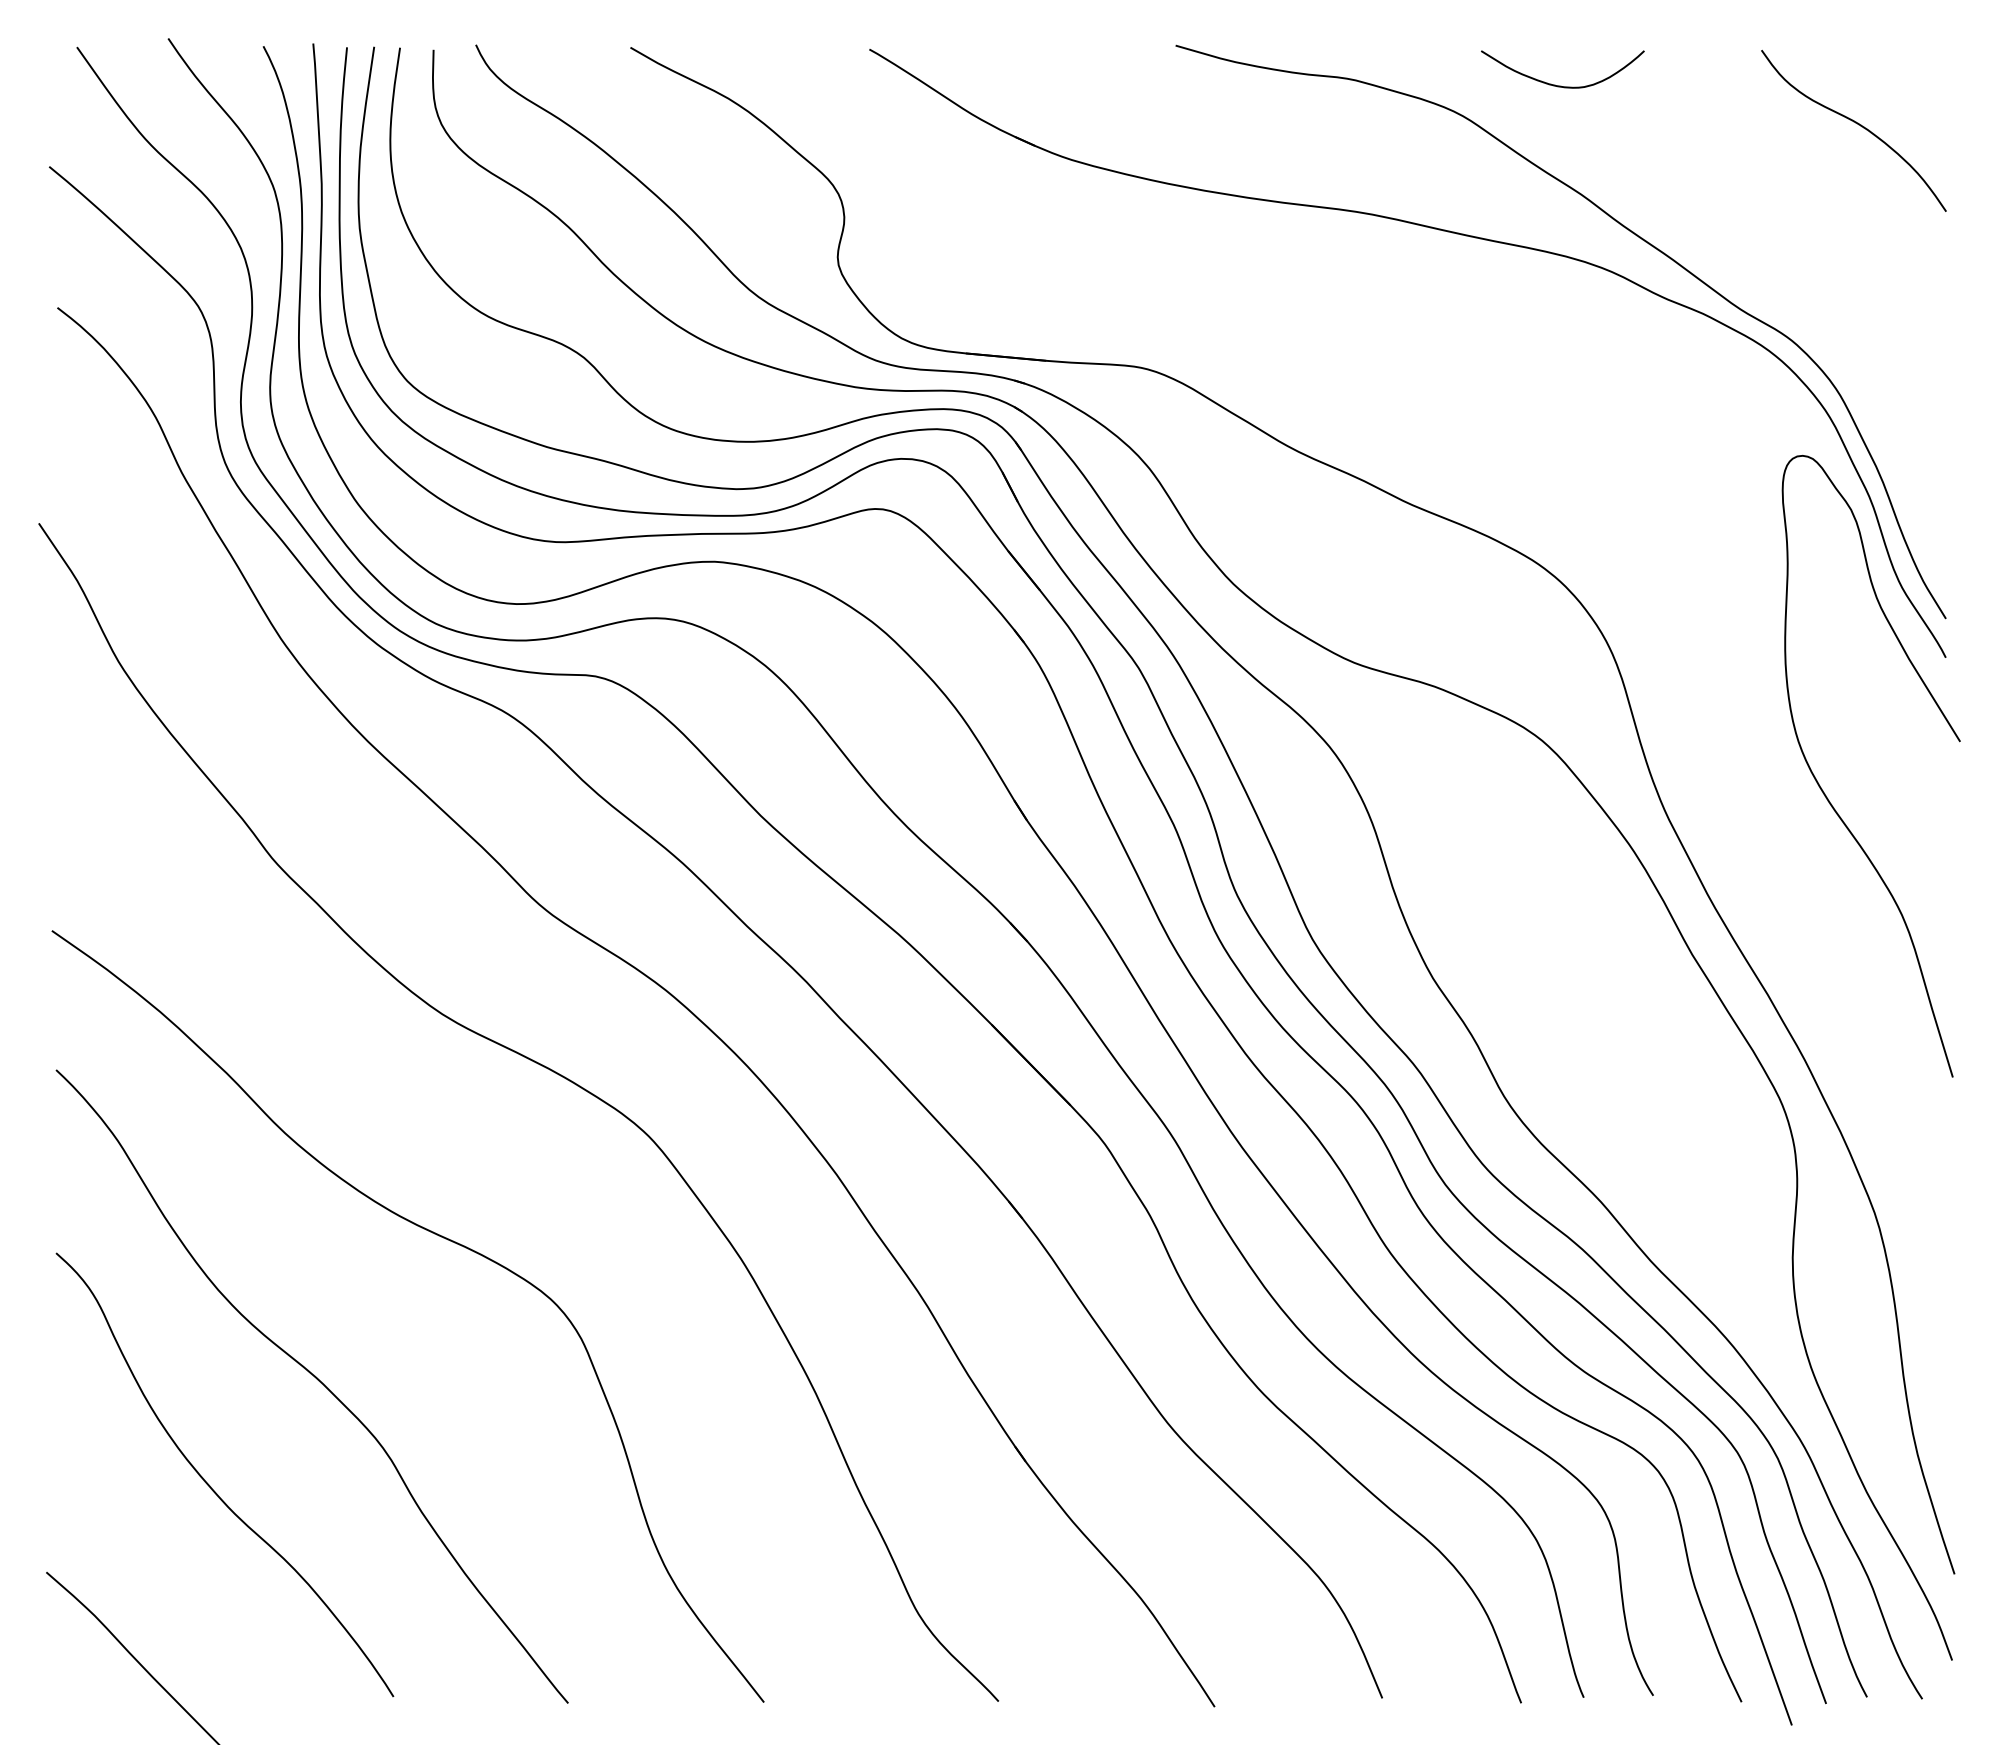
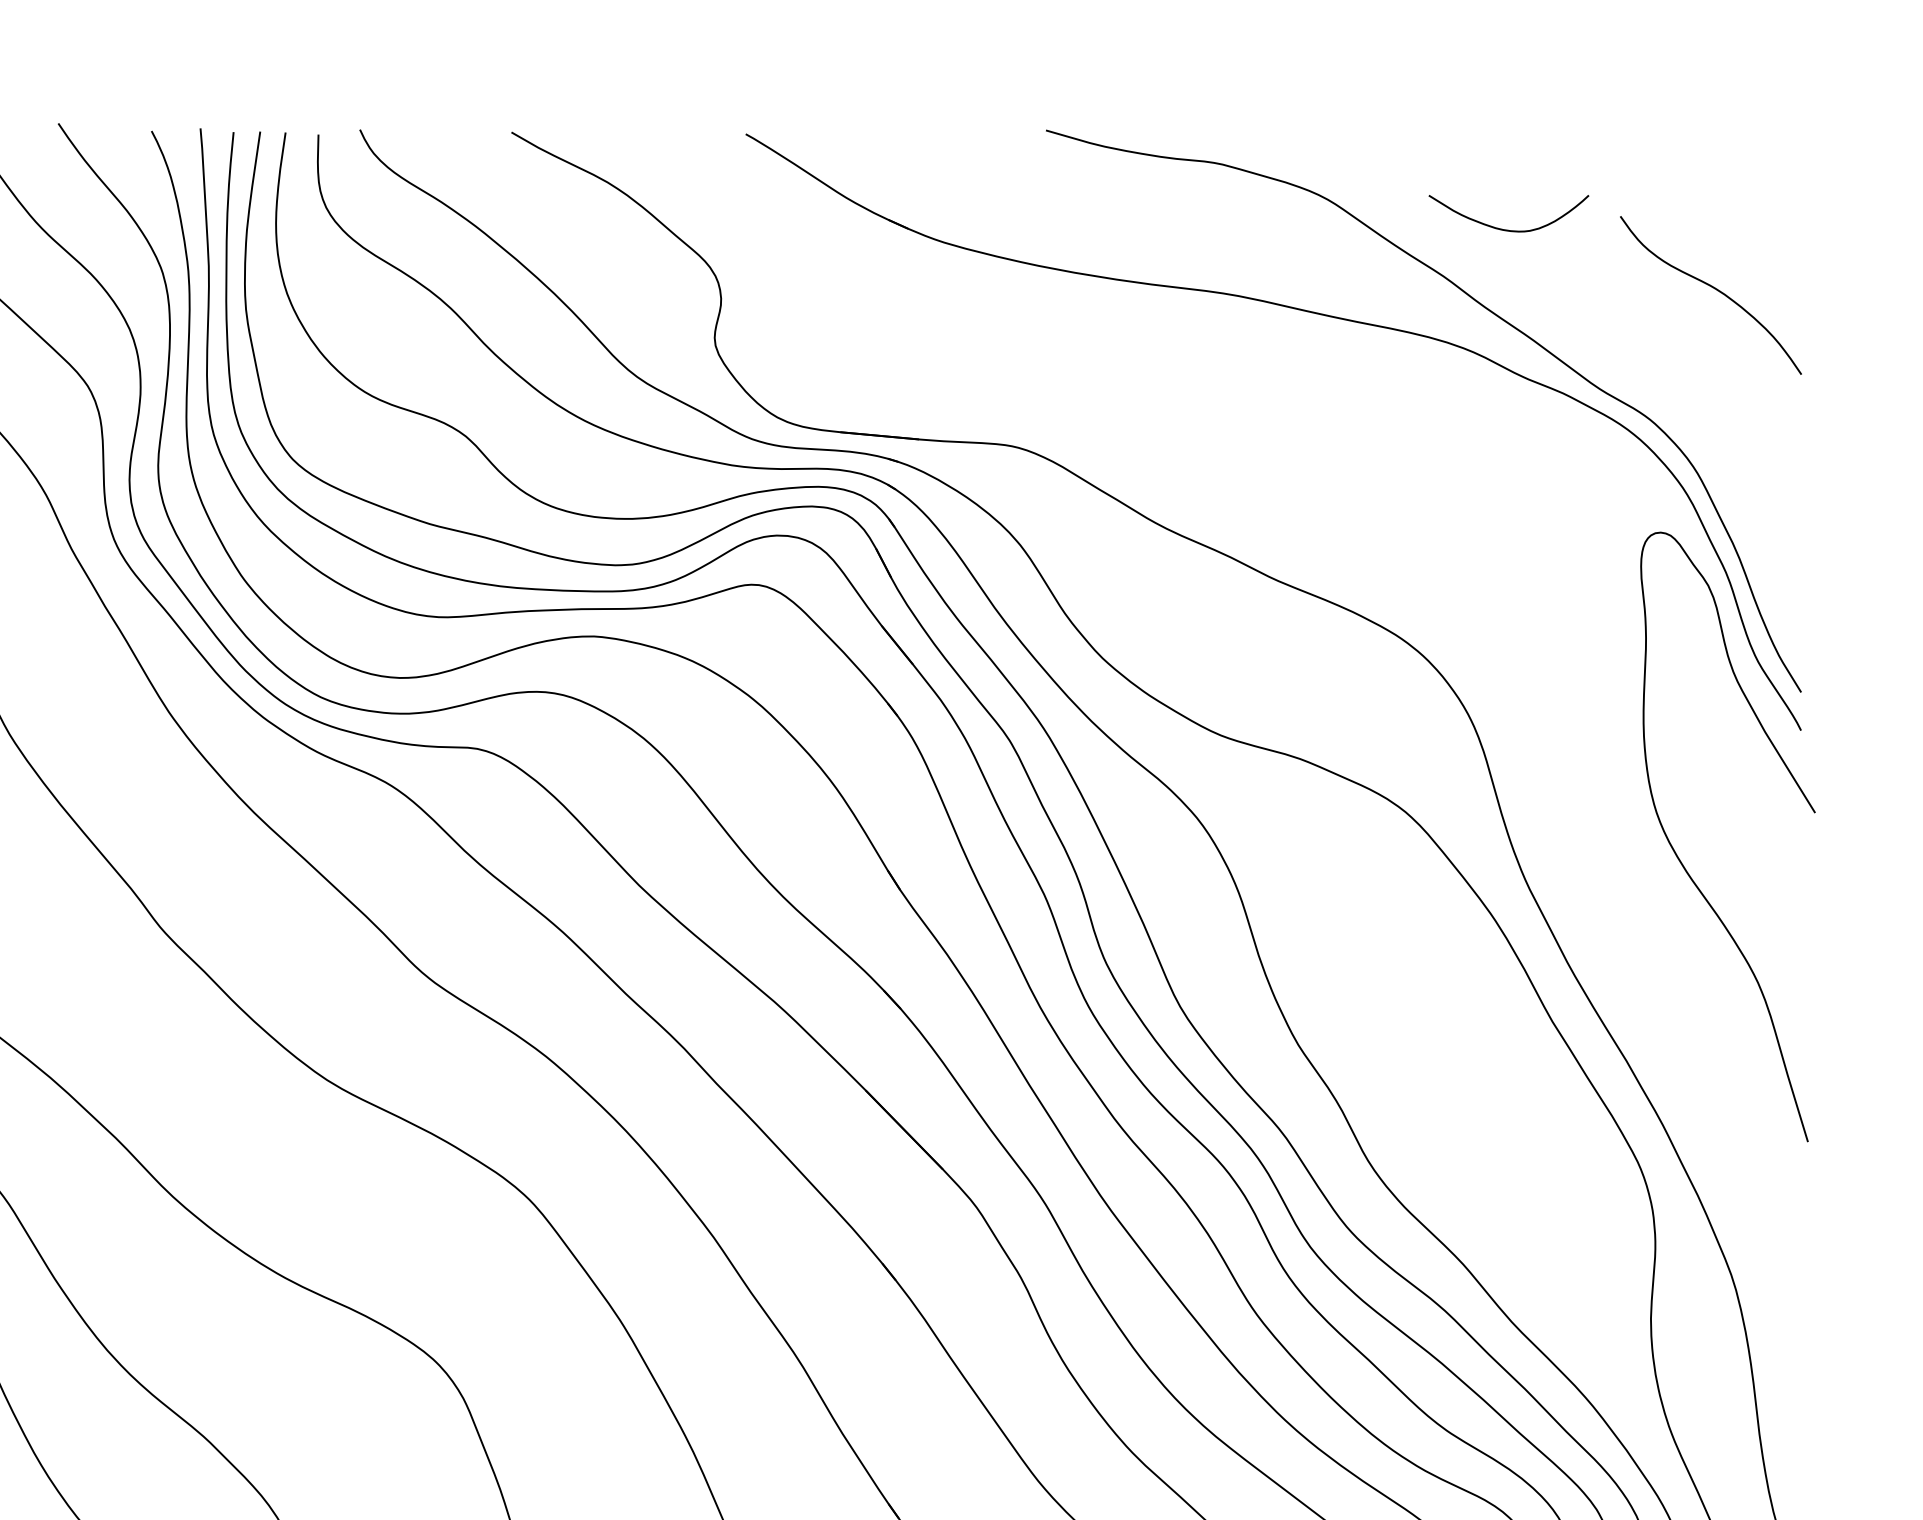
curve: (1561, 85) -> (1507, 229), moved
curve: (1858, 125) -> (1715, 290), moved

